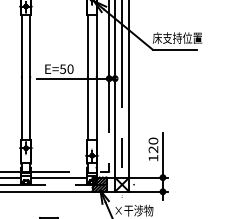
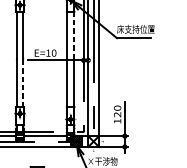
line: (96, 46) -> (73, 35), solid -> dashed
text: (63, 68) -> (48, 52), E=50 -> E=10
line: (30, 108) -> (23, 83), solid -> dashed

